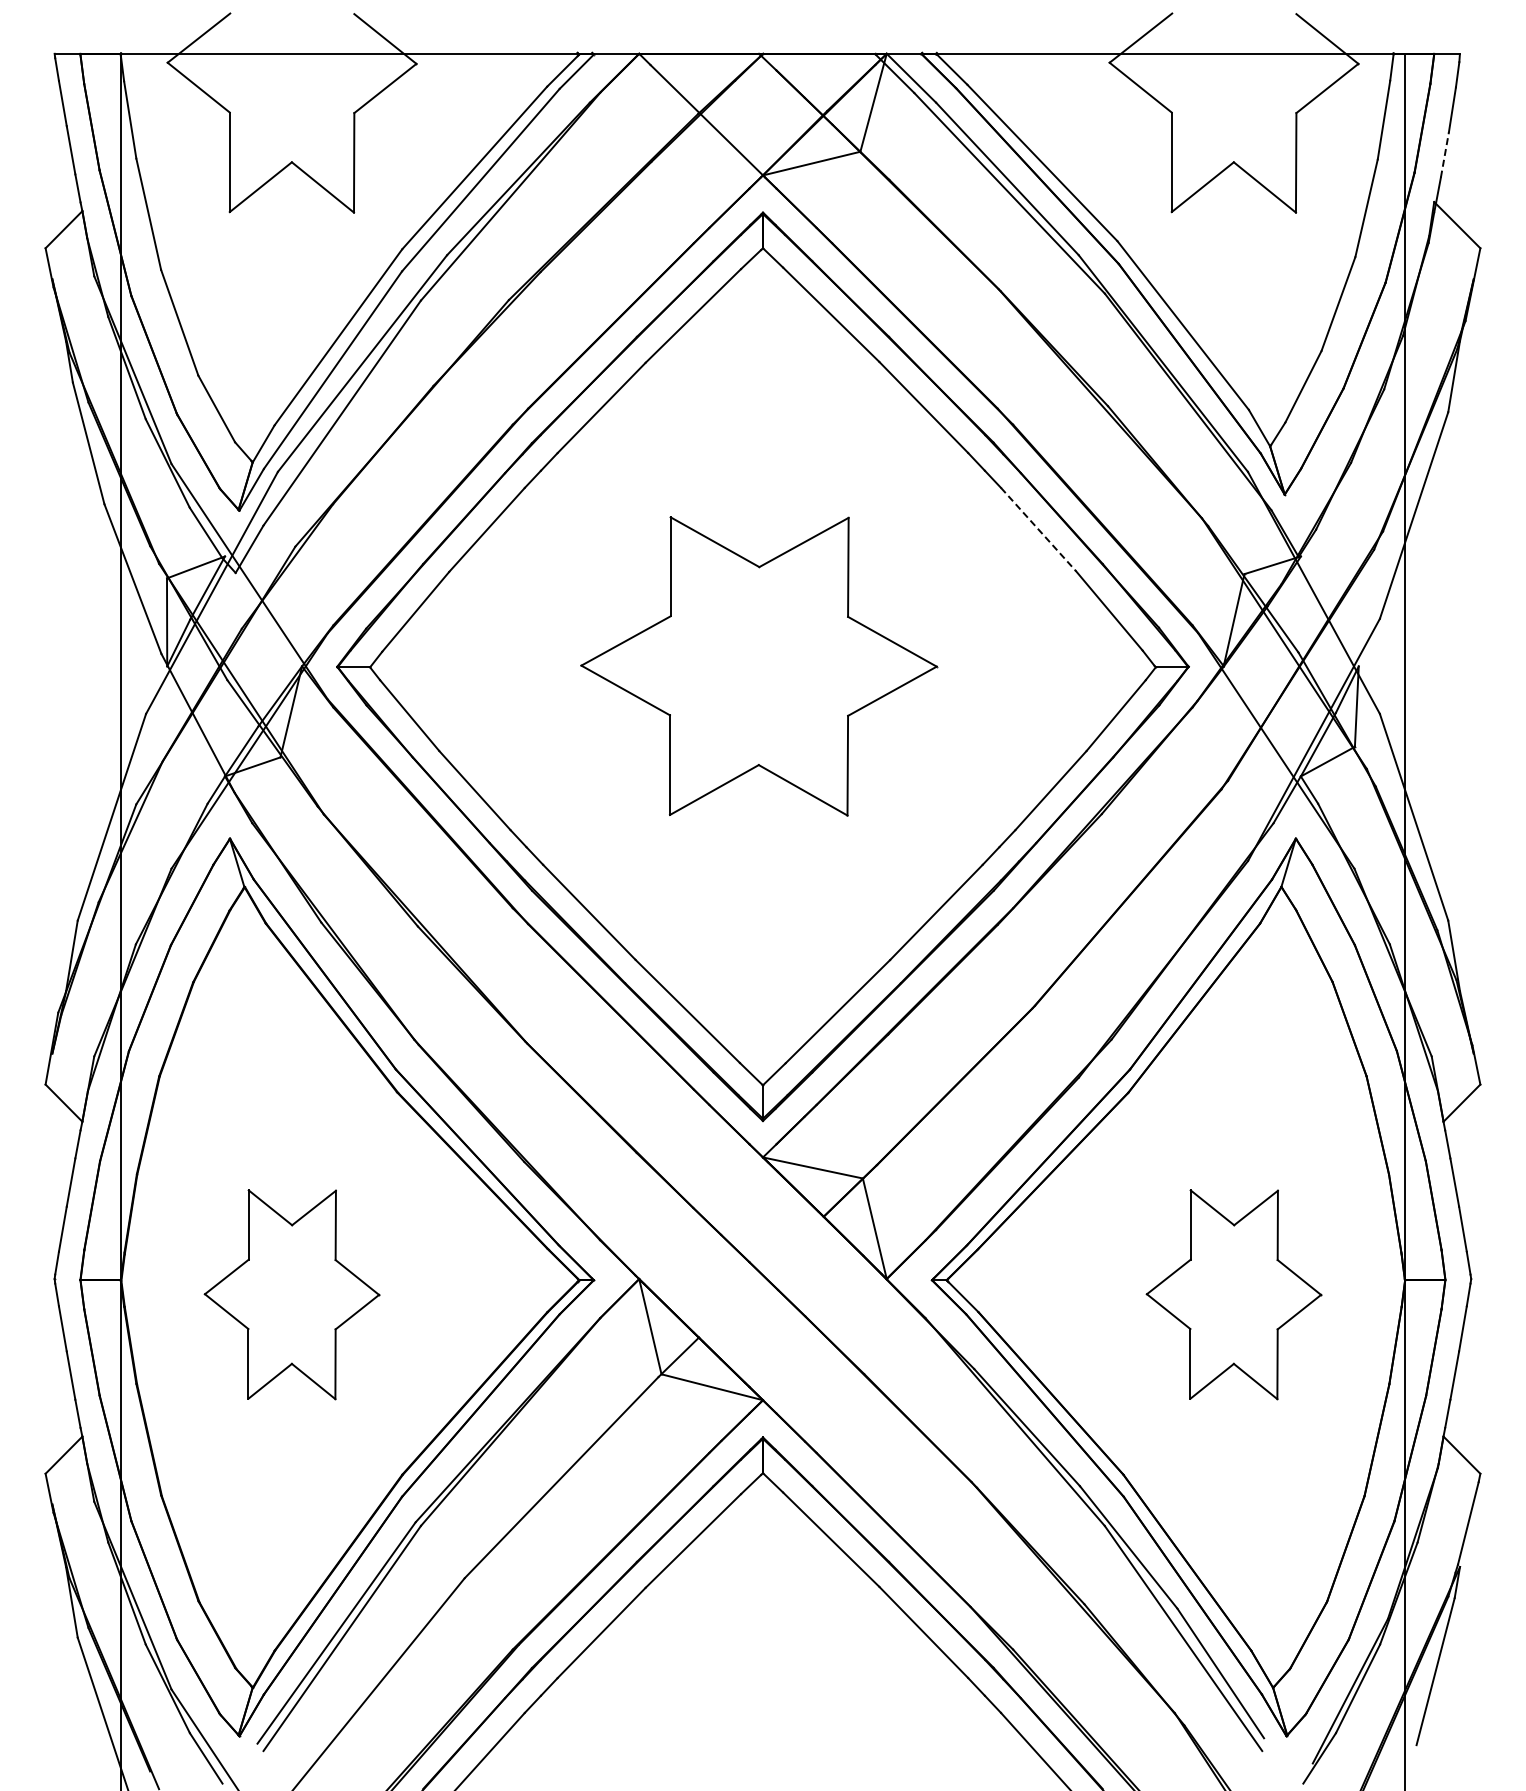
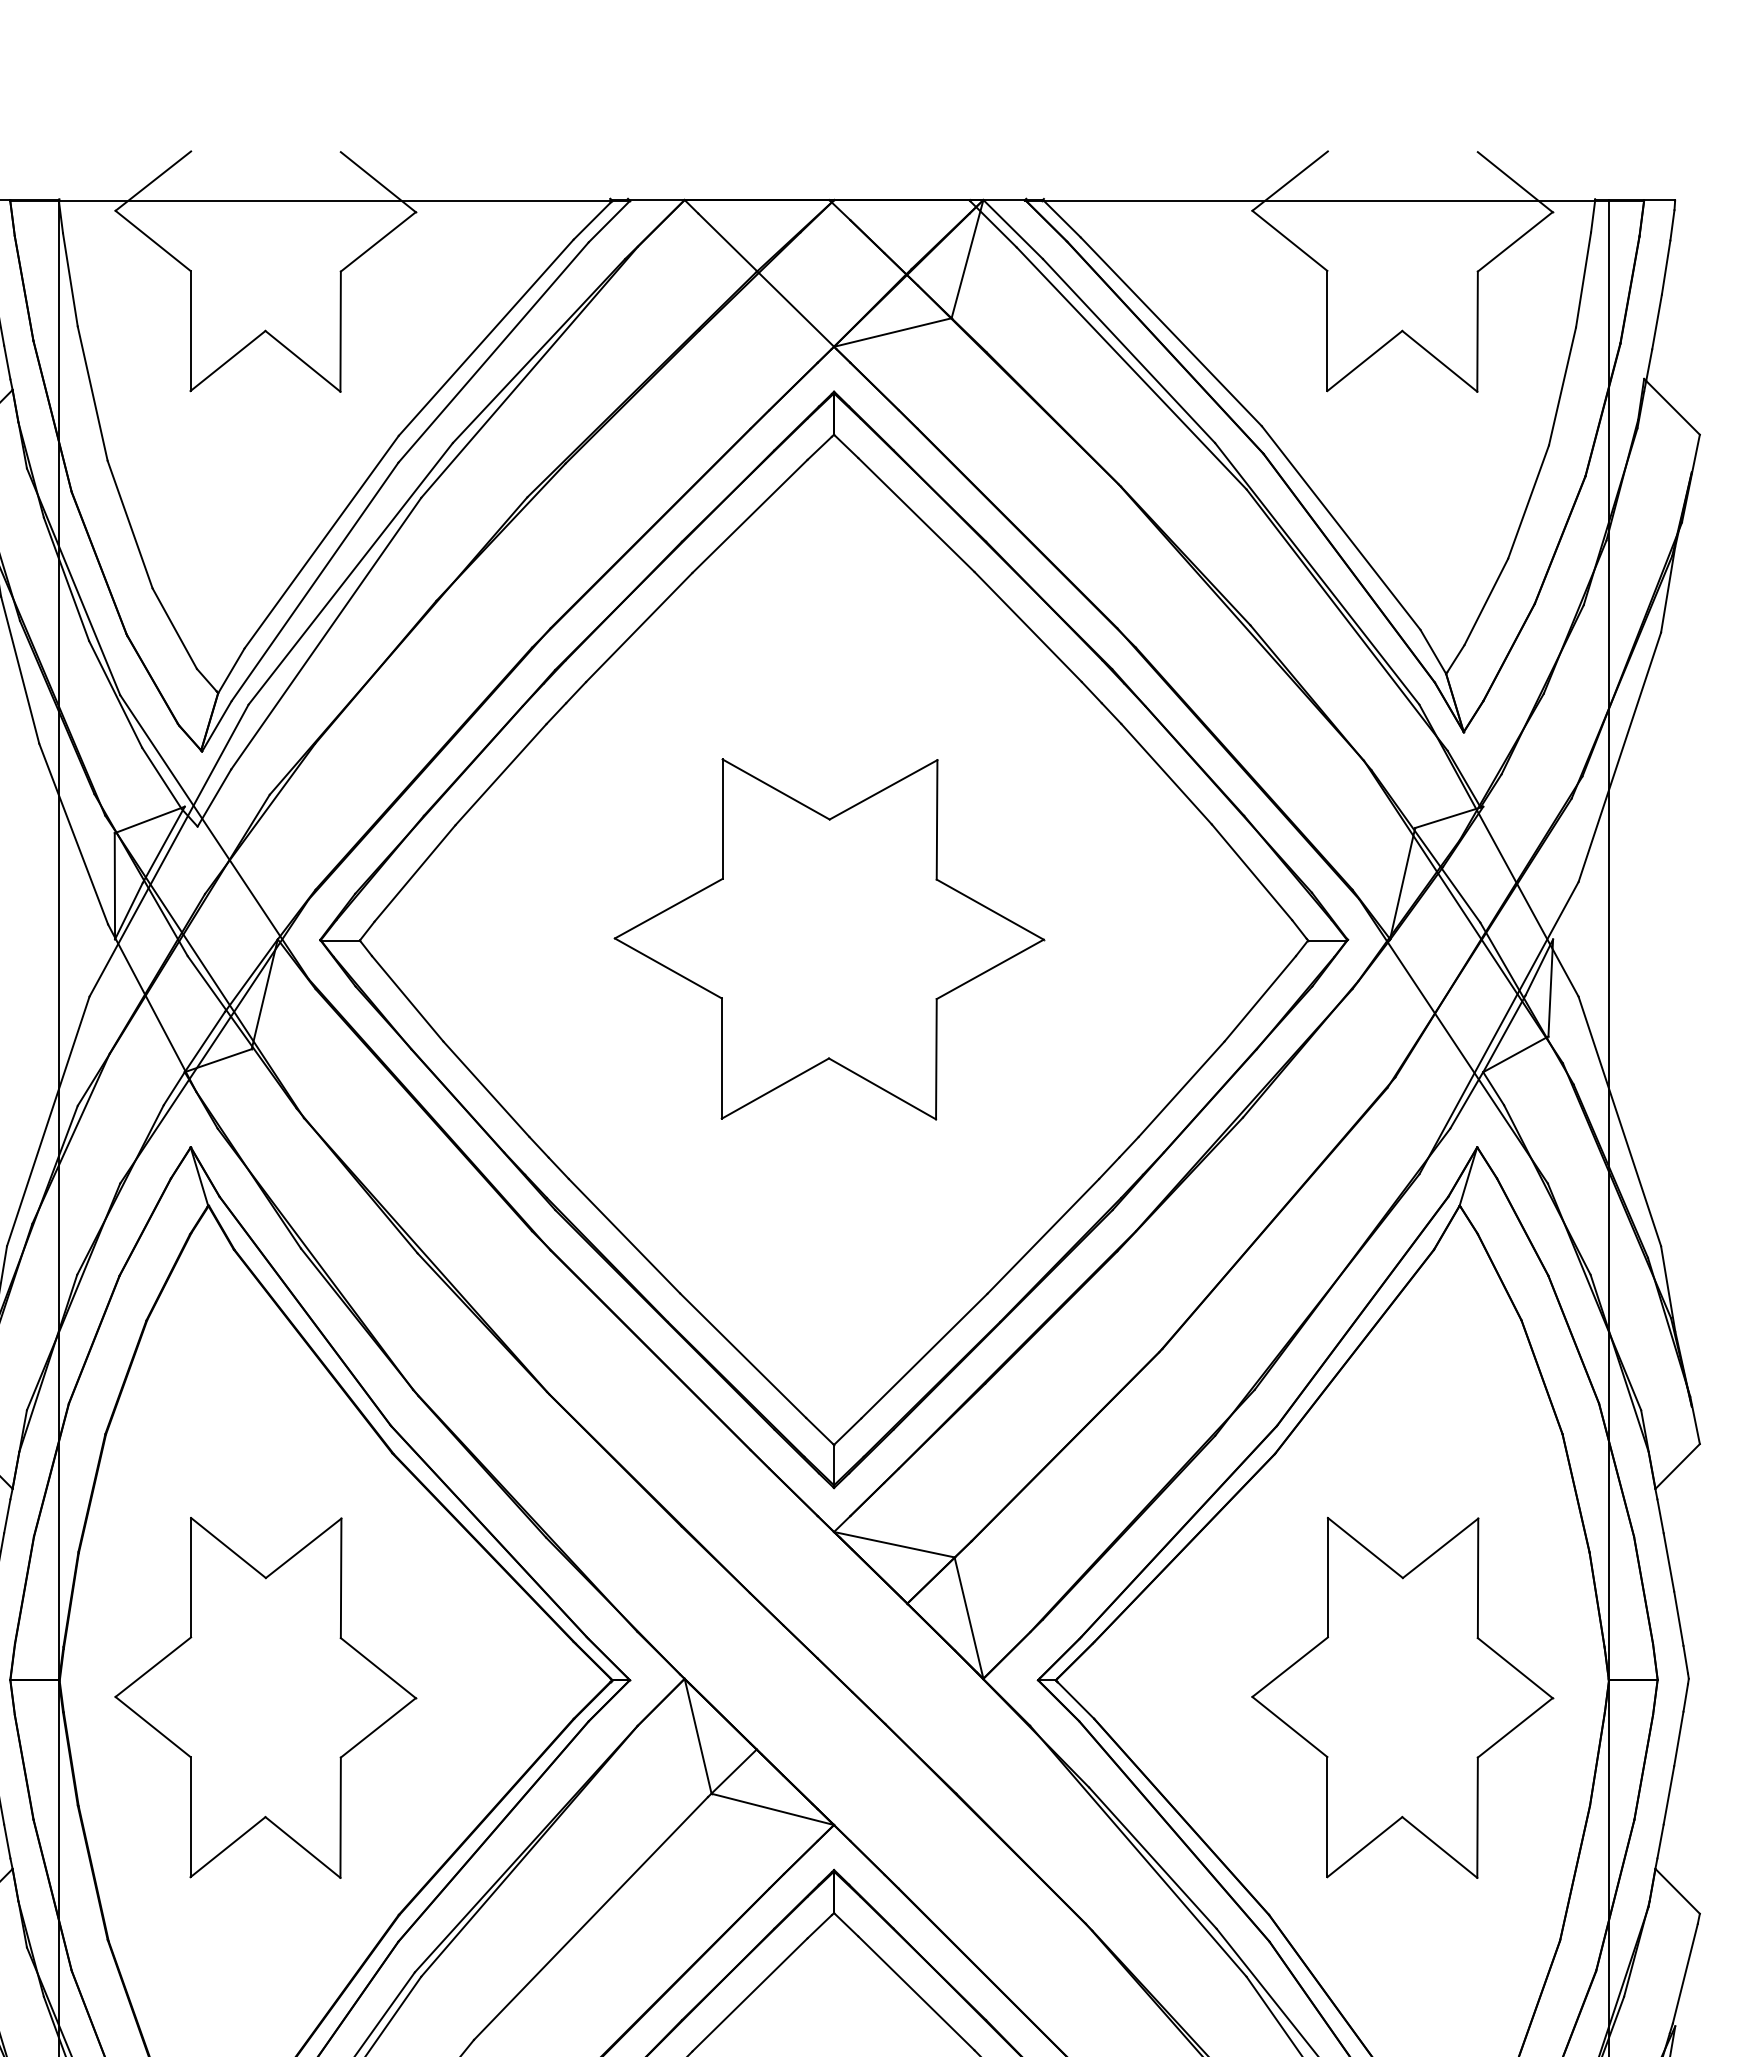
line: (1445, 154) -> (1657, 321), dashed -> solid
line: (1038, 529) -> (1166, 774), dashed -> solid
part: (291, 1294) -> (265, 1697), size x1.43
part: (1233, 1294) -> (1401, 1697), size x1.43

